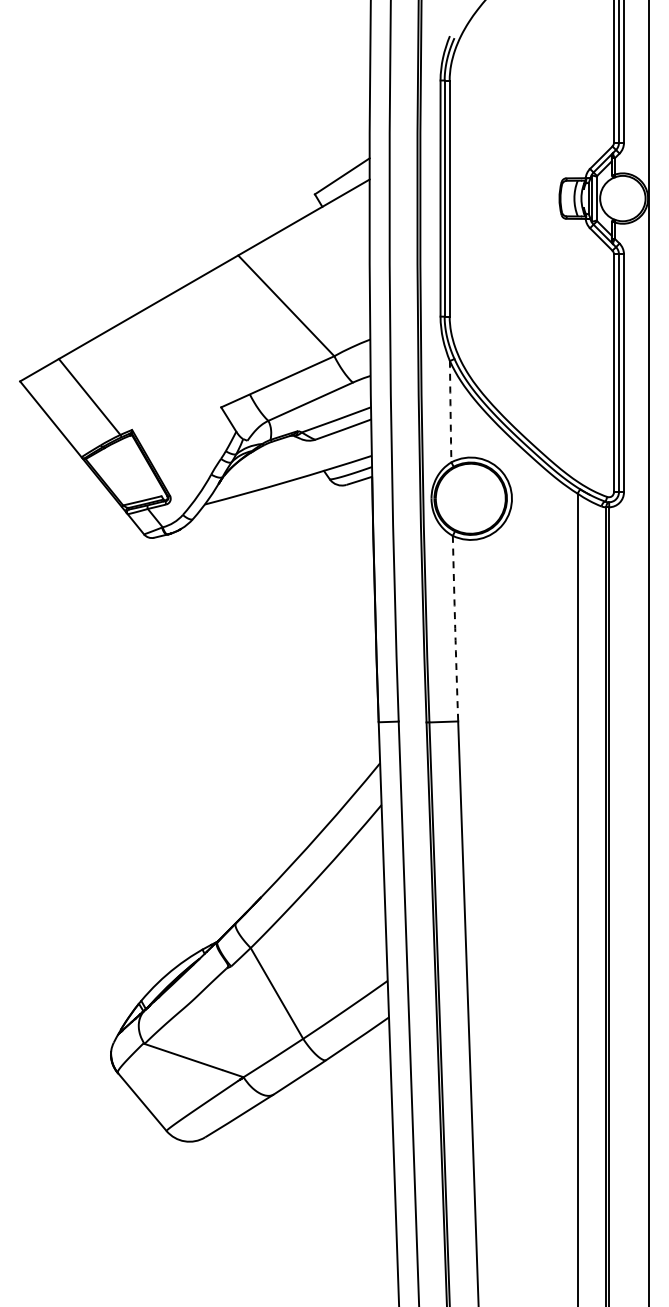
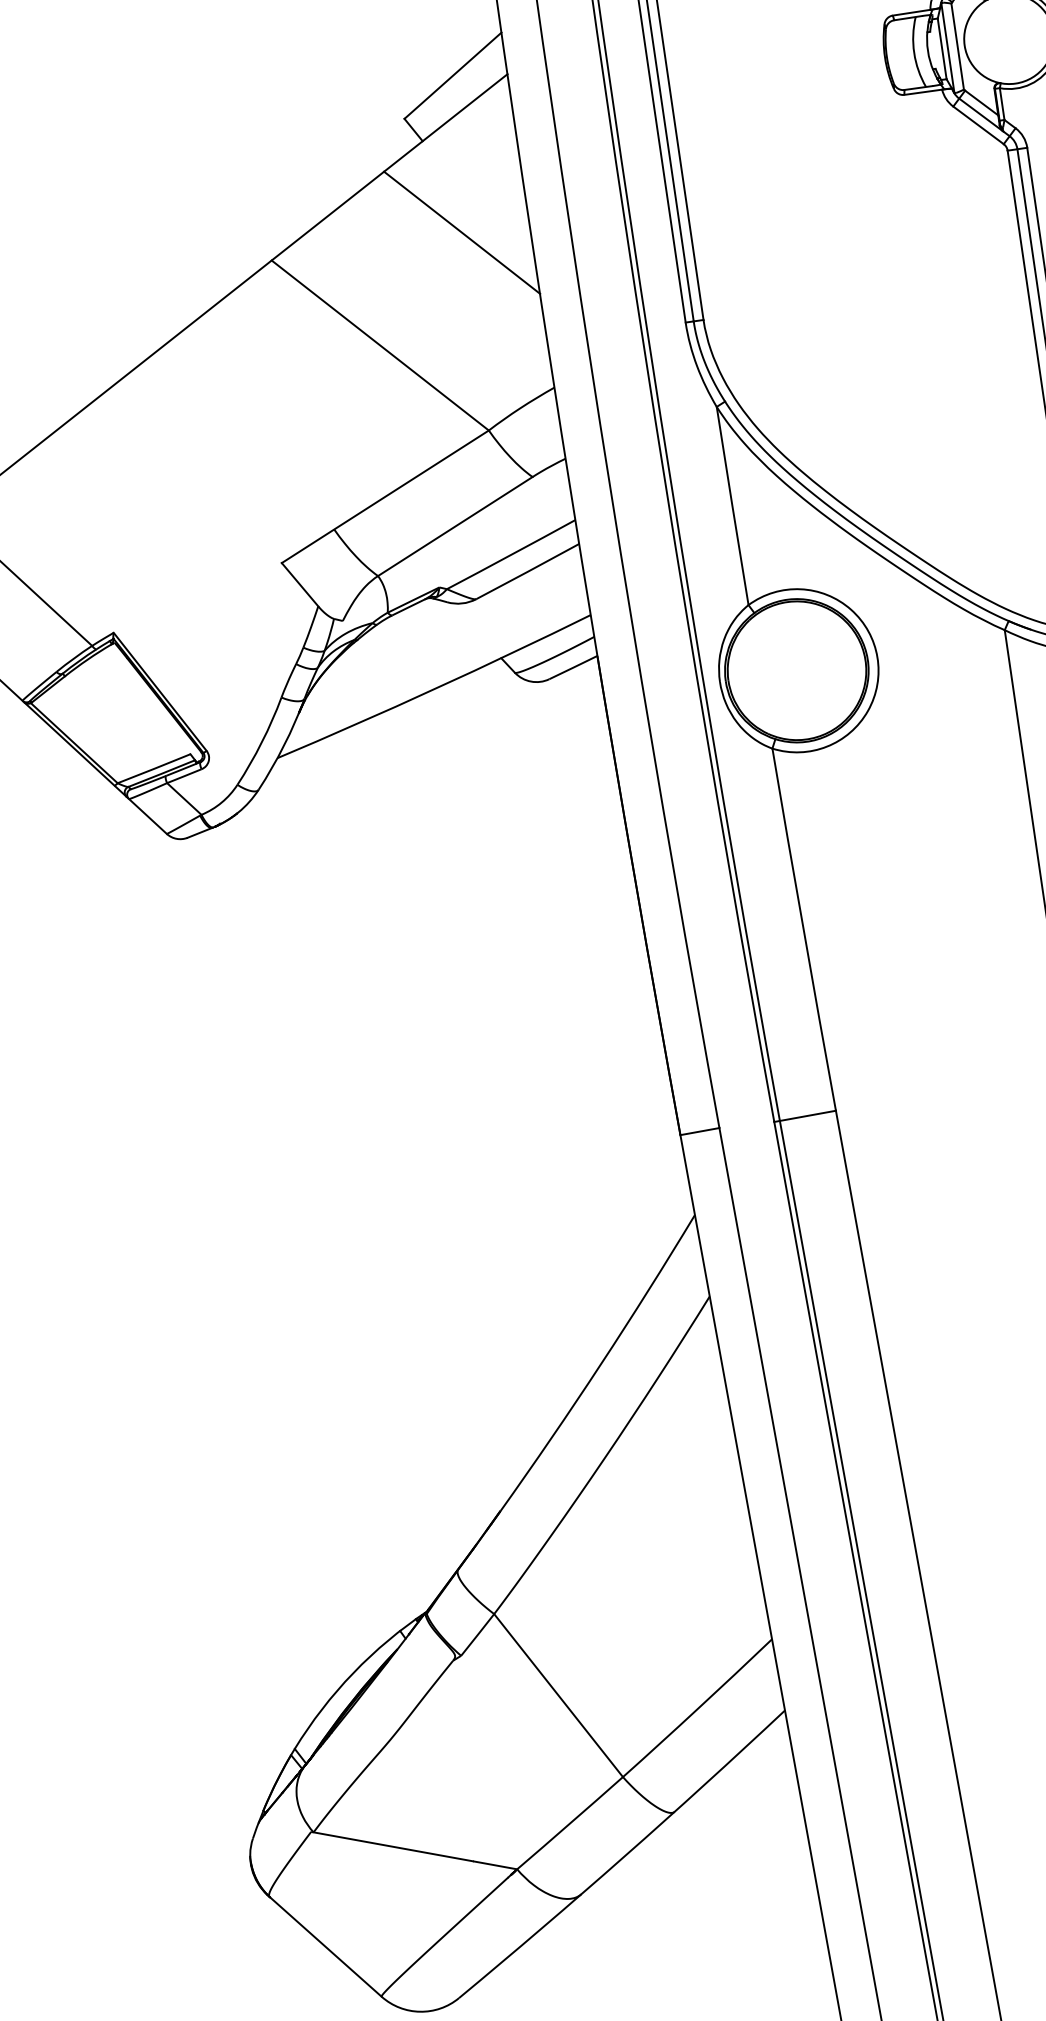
line: (334, 255) -> (460, 233), added
arc: (450, 411) -> (732, 505), dashed -> solid
arc: (455, 628) -> (804, 929), dashed -> solid

